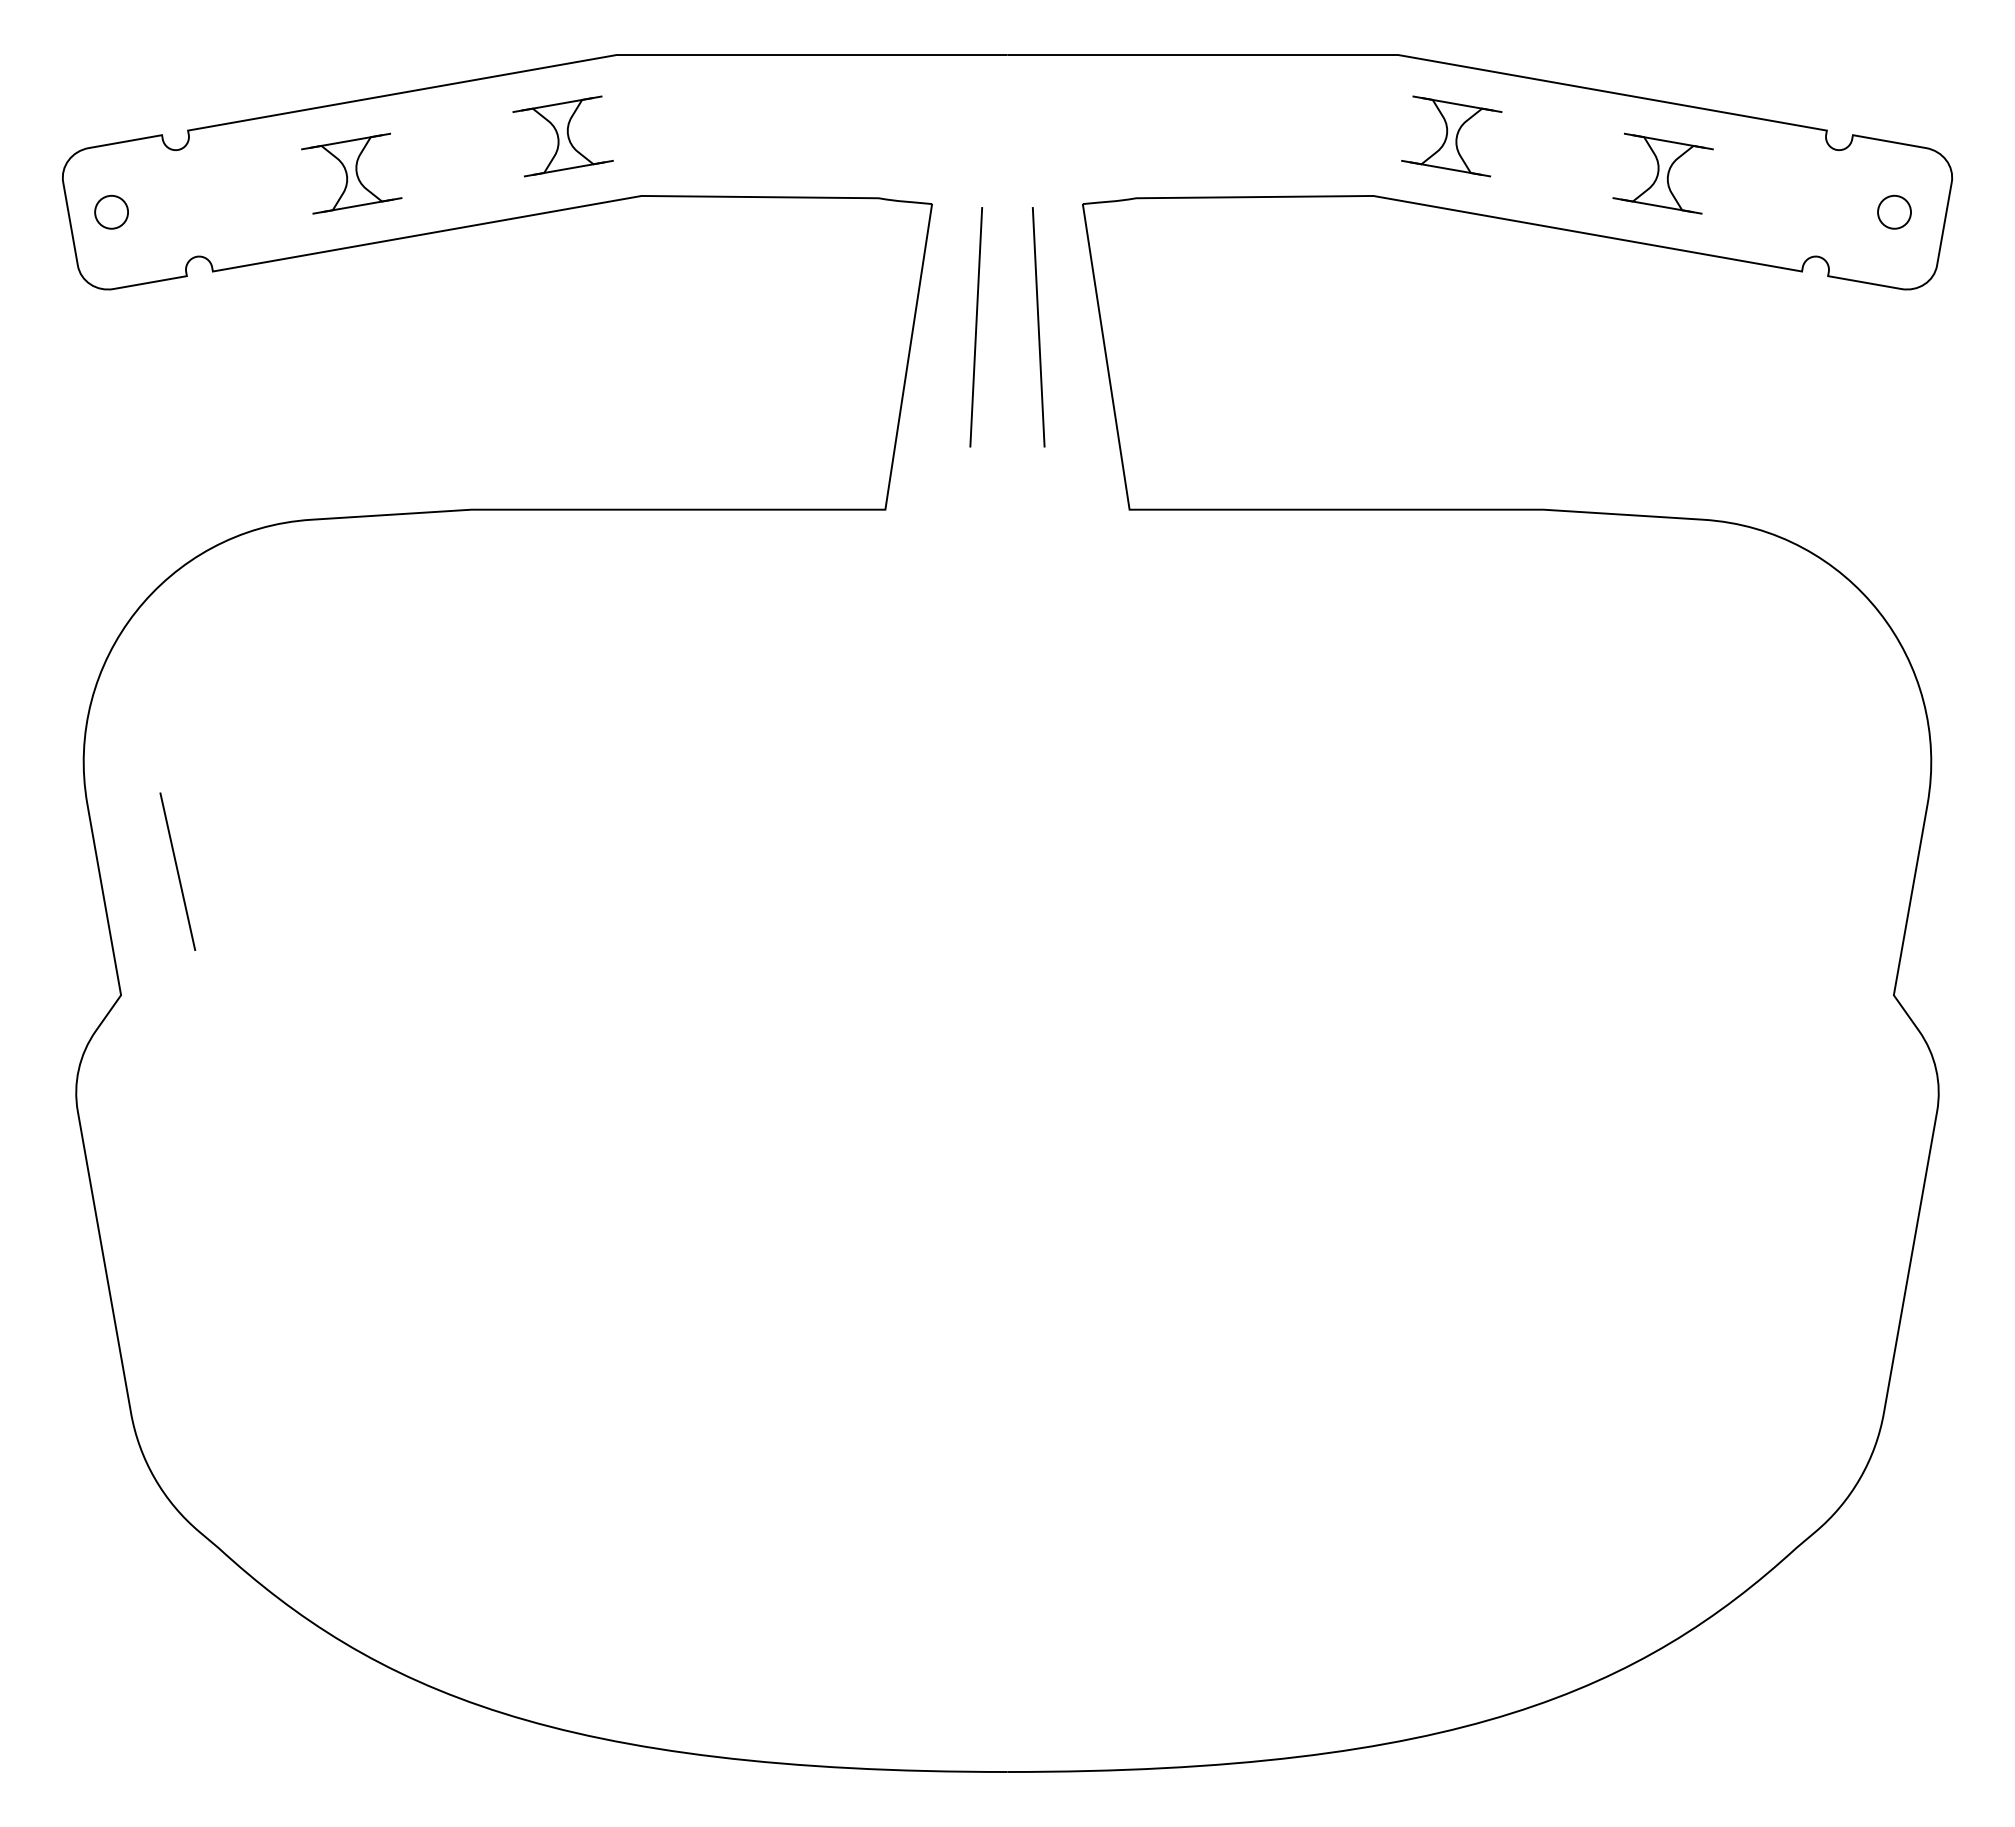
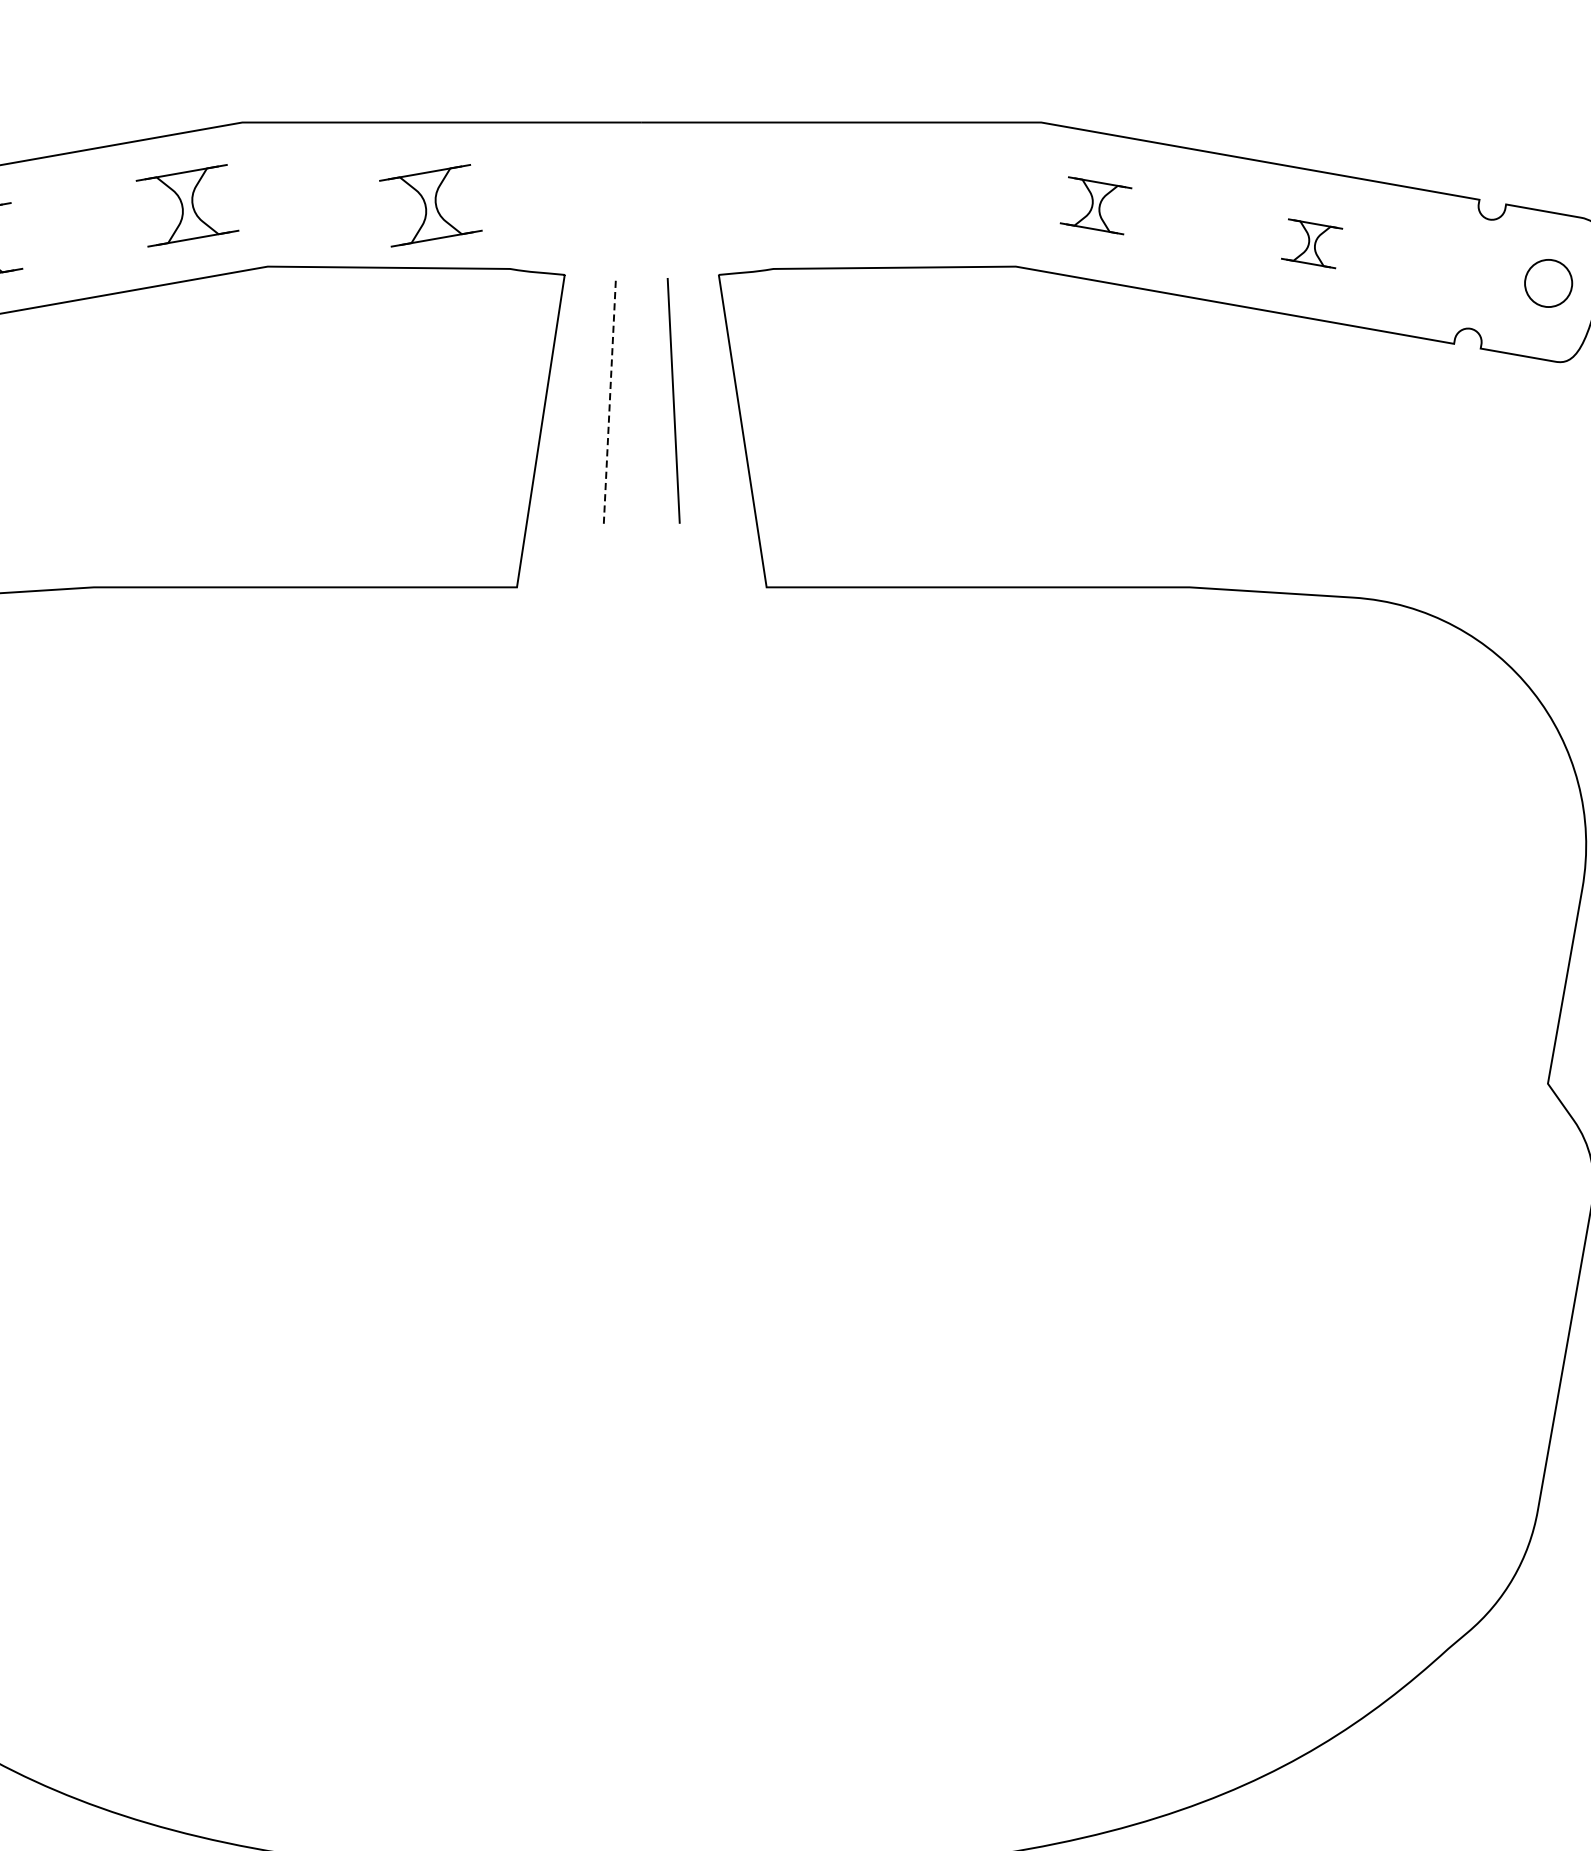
part: (800, 136) -> (430, 205), added
part: (1451, 136) -> (1095, 205), size x0.7
part: (1662, 173) -> (1311, 243), size x0.6
part: (1894, 211) -> (1548, 282), size x1.4
line: (976, 326) -> (610, 400), solid -> dashed

